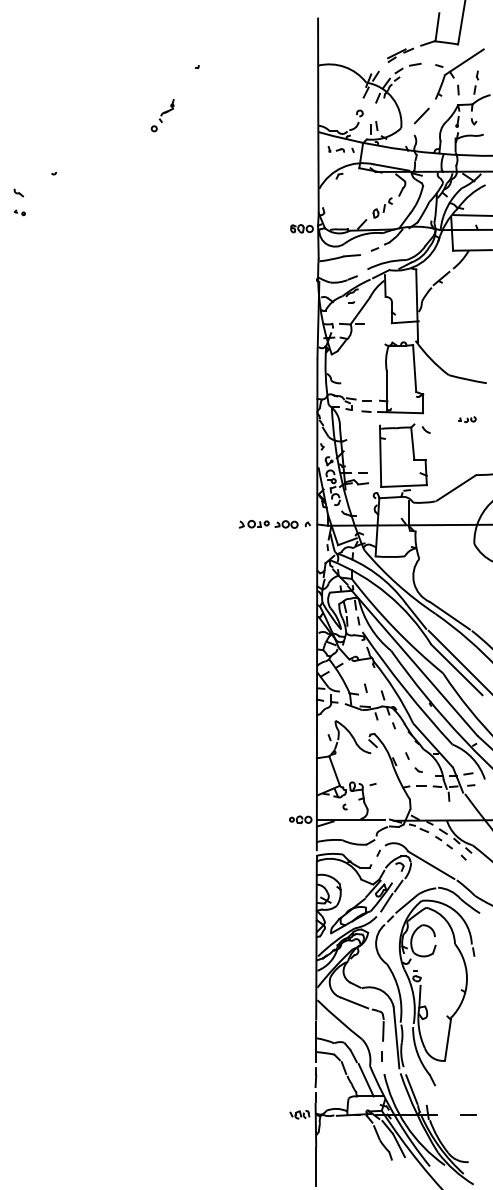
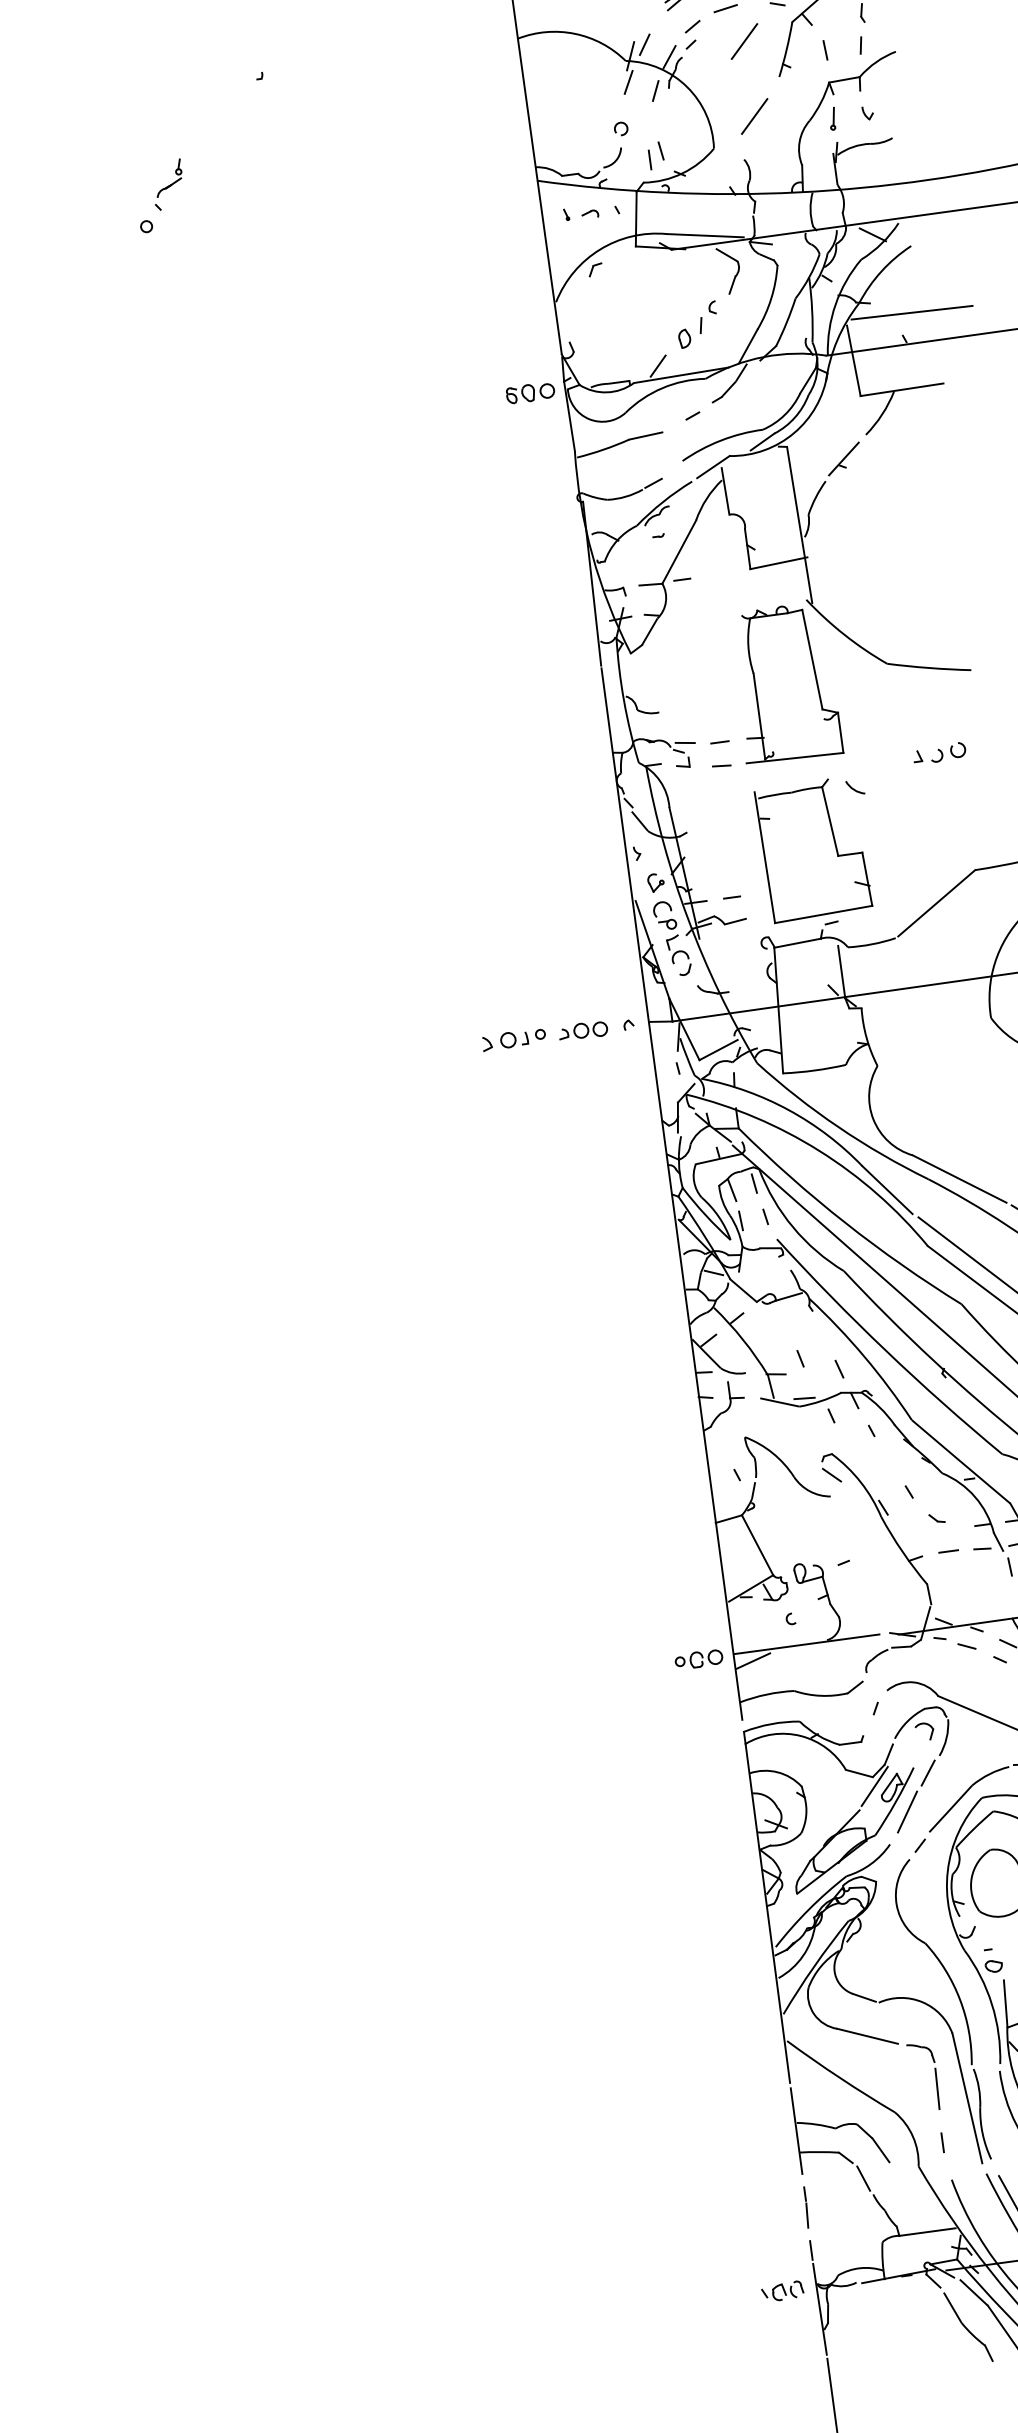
line: (421, 80) -> (743, 40), added
part: (162, 115) -> (160, 195), moved
part: (467, 419) -> (940, 753), size x1.4
line: (365, 1079) -> (913, 2197), removed

